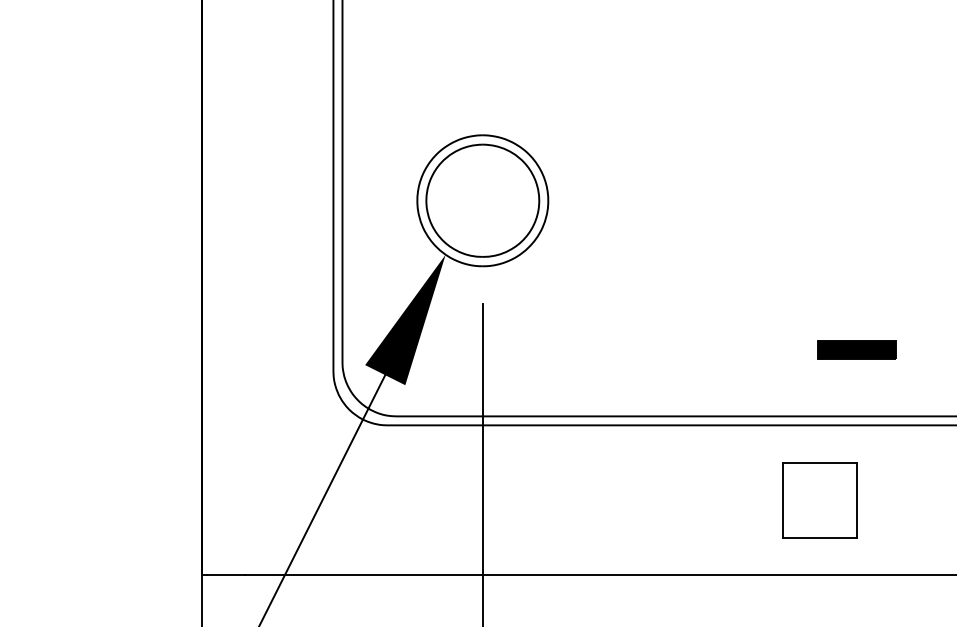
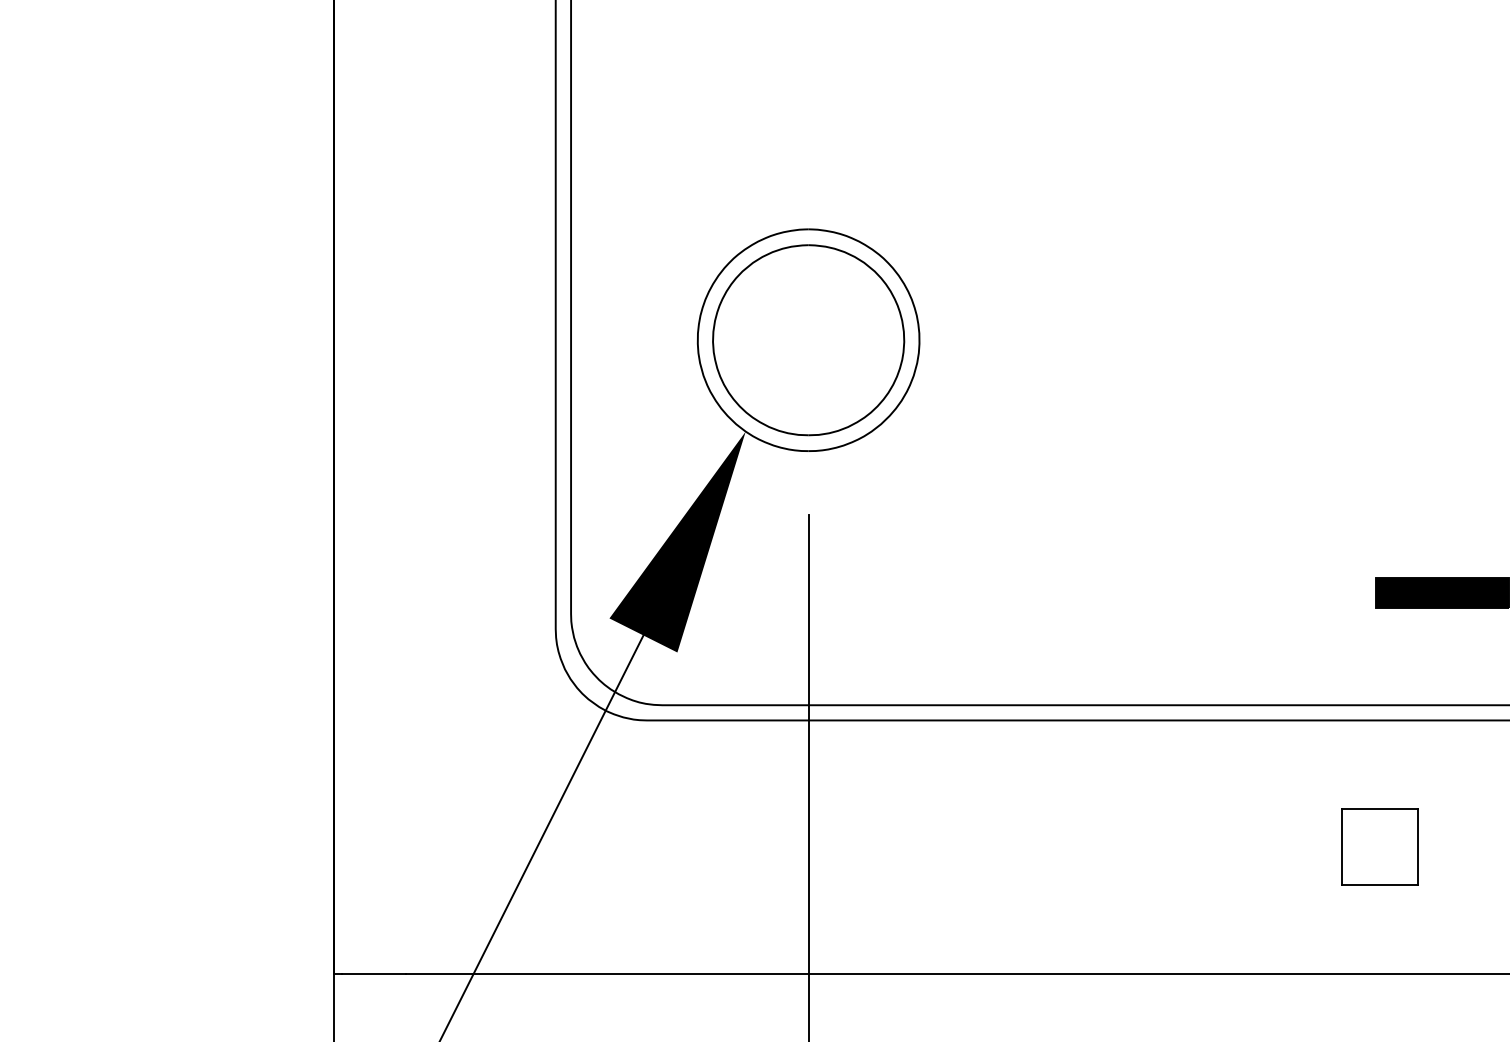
part: (819, 500) -> (1378, 847), size x0.6

